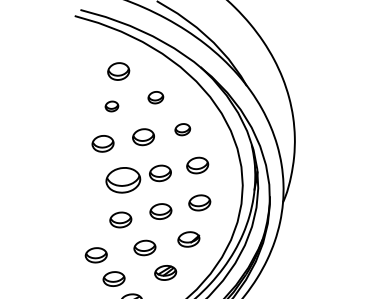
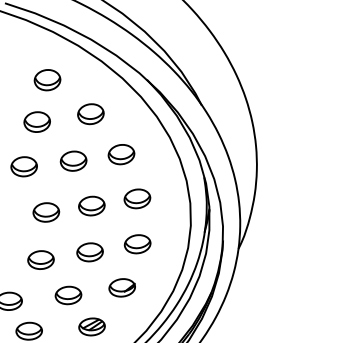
part: (155, 97) -> (90, 113), size x1.43
part: (111, 106) -> (36, 122), size x1.67
part: (182, 129) -> (121, 154), size x1.43
part: (122, 180) -> (45, 212), size x0.62

